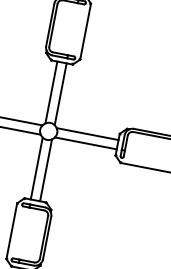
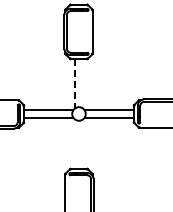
line: (51, 92) -> (75, 83), solid -> dashed
line: (60, 93) -> (82, 83), removed
line: (37, 167) -> (75, 143), removed
line: (45, 169) -> (82, 143), removed

